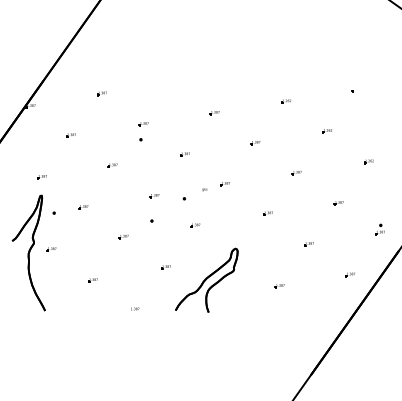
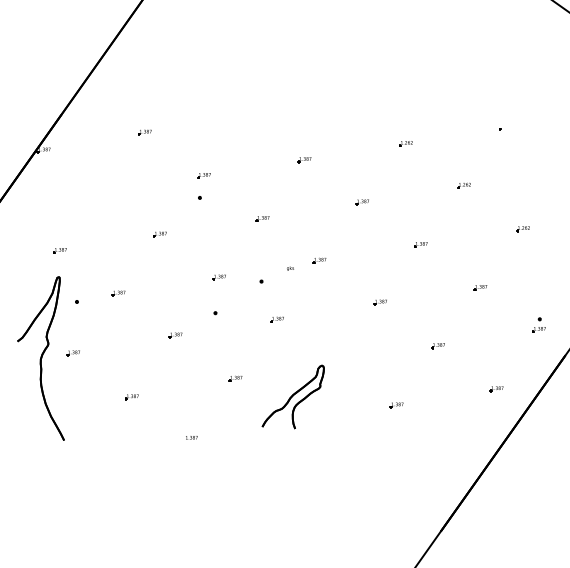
part: (70, 135) -> (100, 191), removed
part: (206, 279) -> (292, 395), size x0.7

